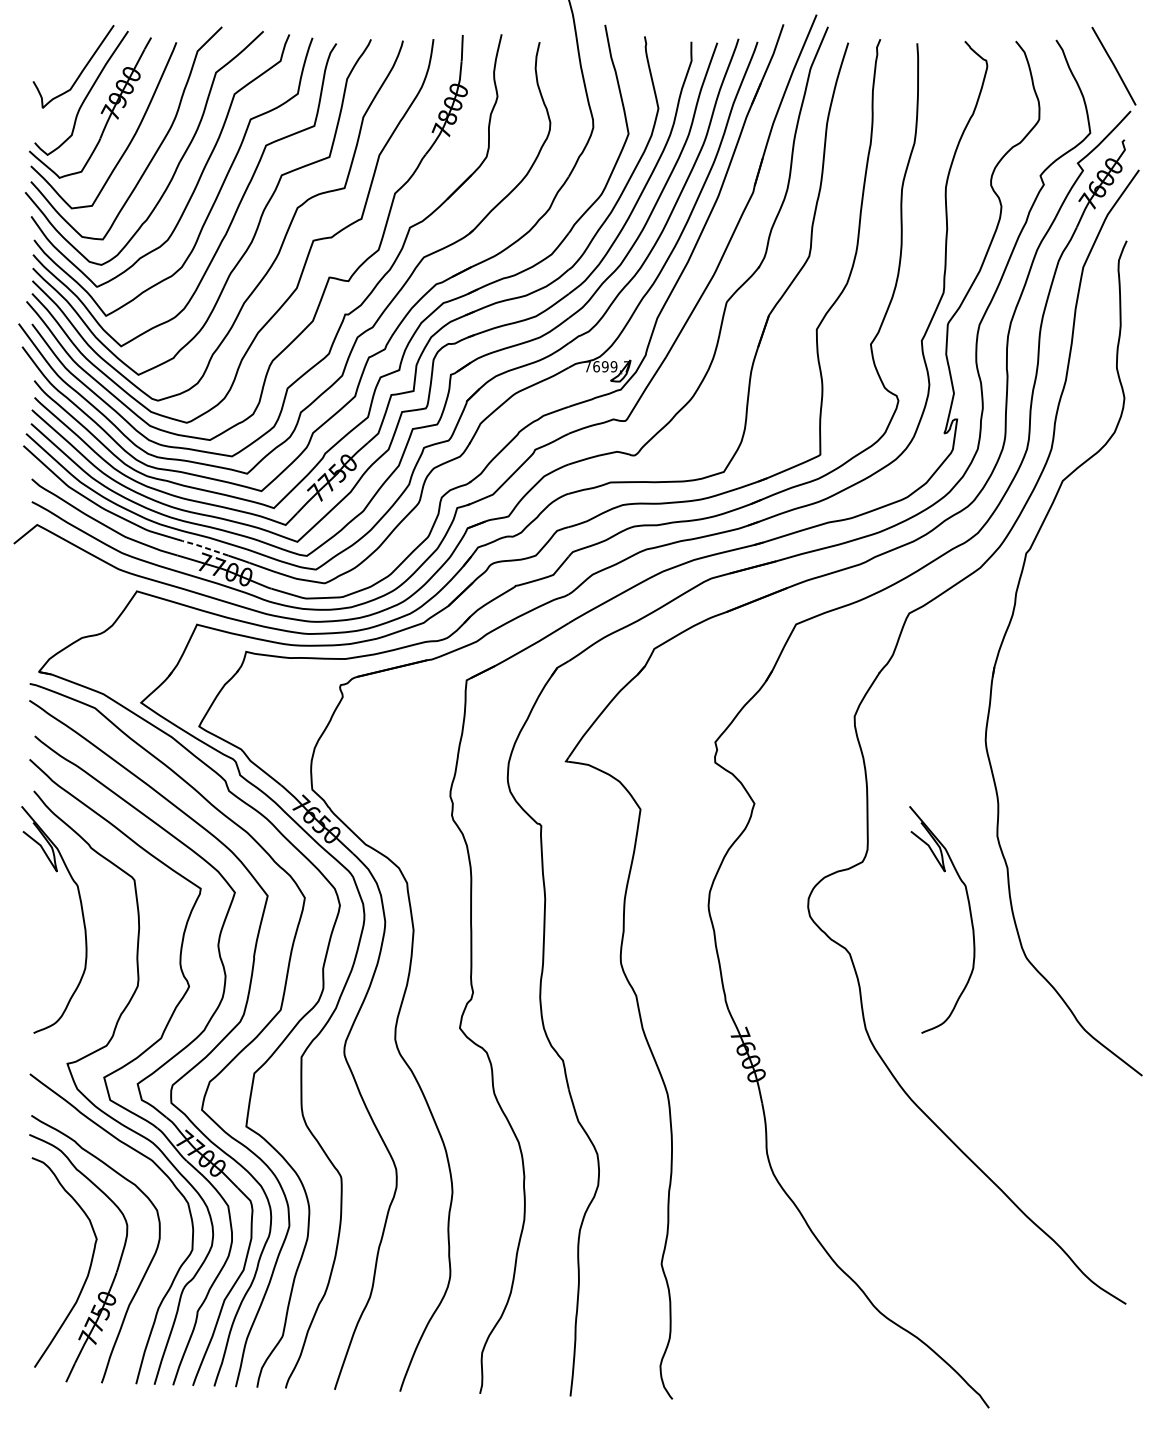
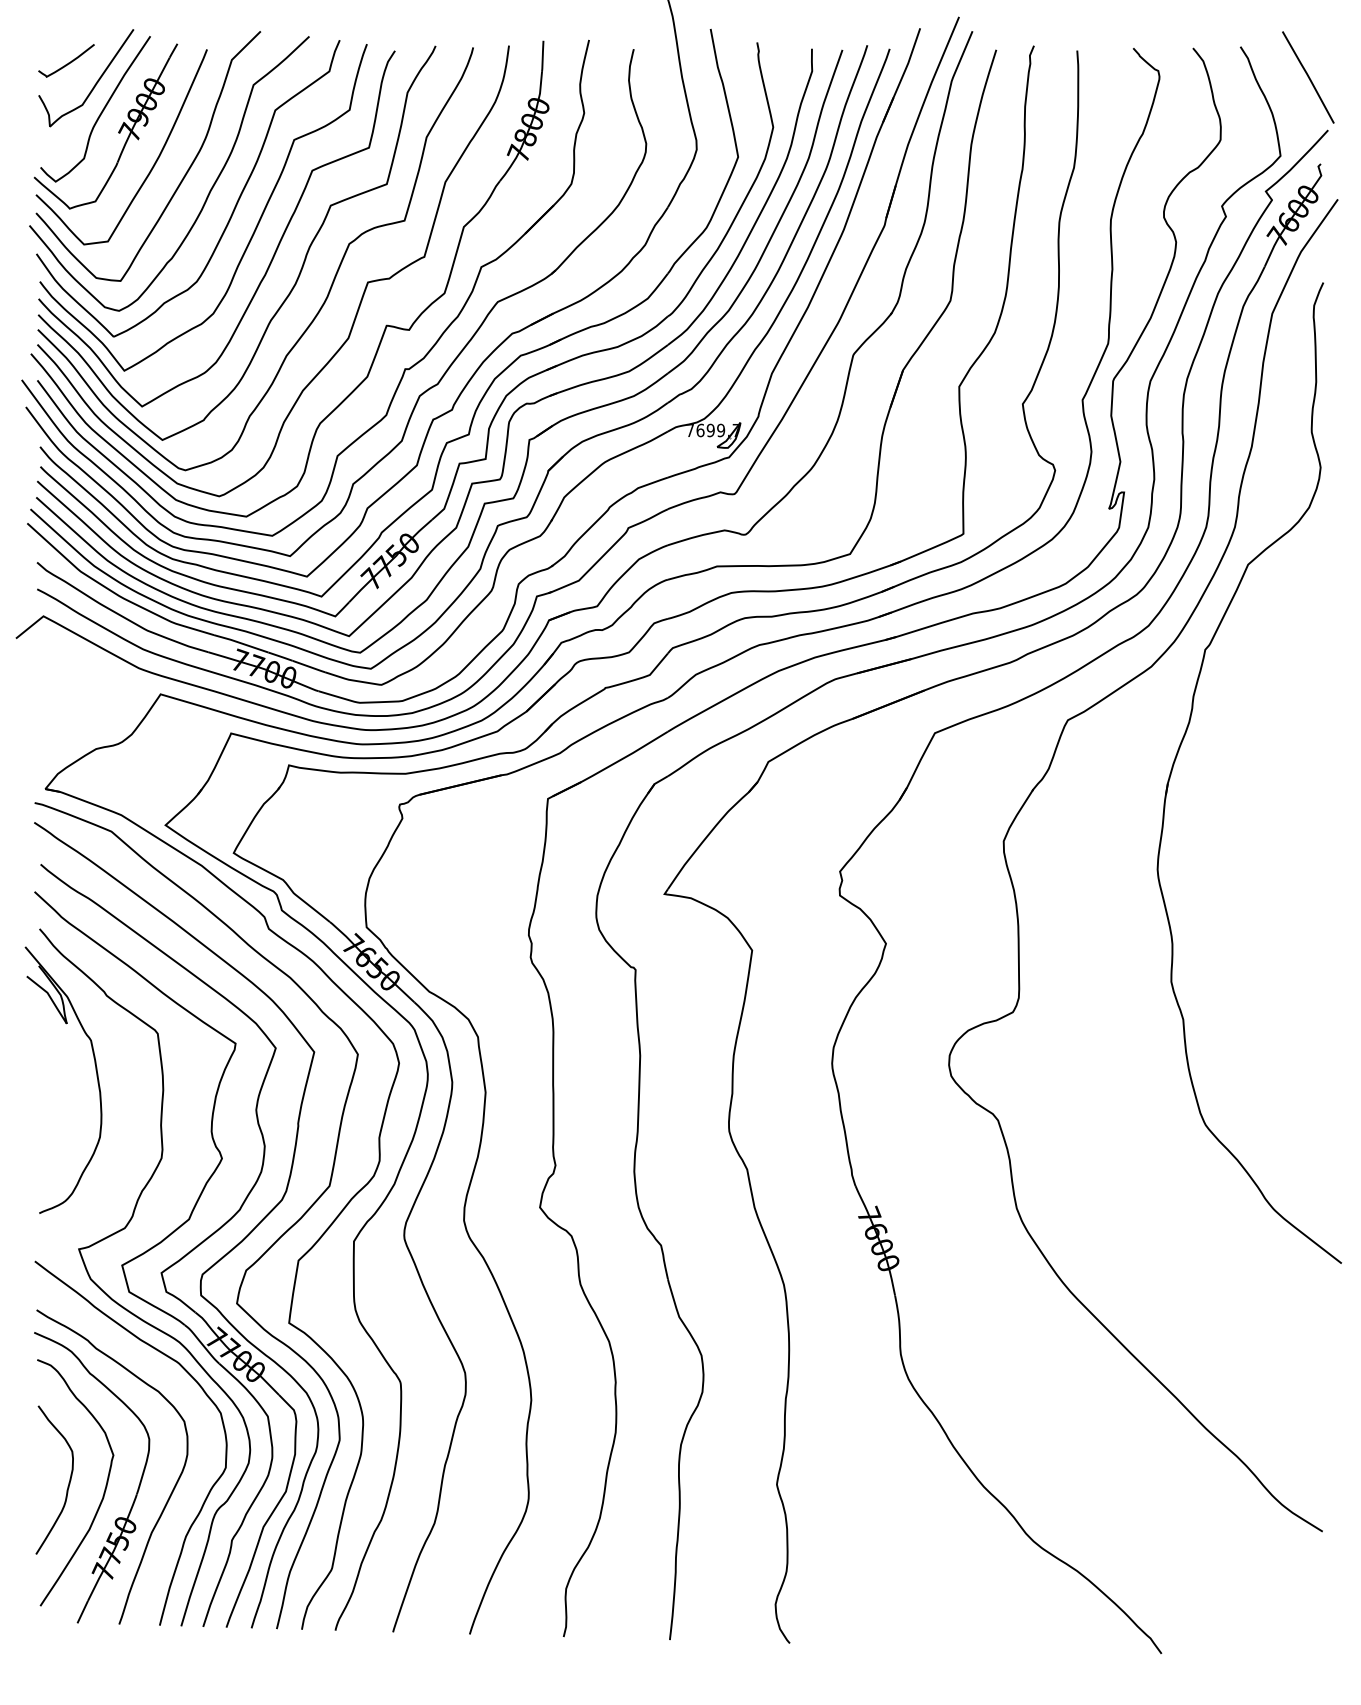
curve: (58, 53) -> (68, 62), added
line: (204, 547) -> (240, 642), dashed -> solid
part: (970, 917) -> (1139, 1077), removed
curve: (58, 1262) -> (68, 1482), added

